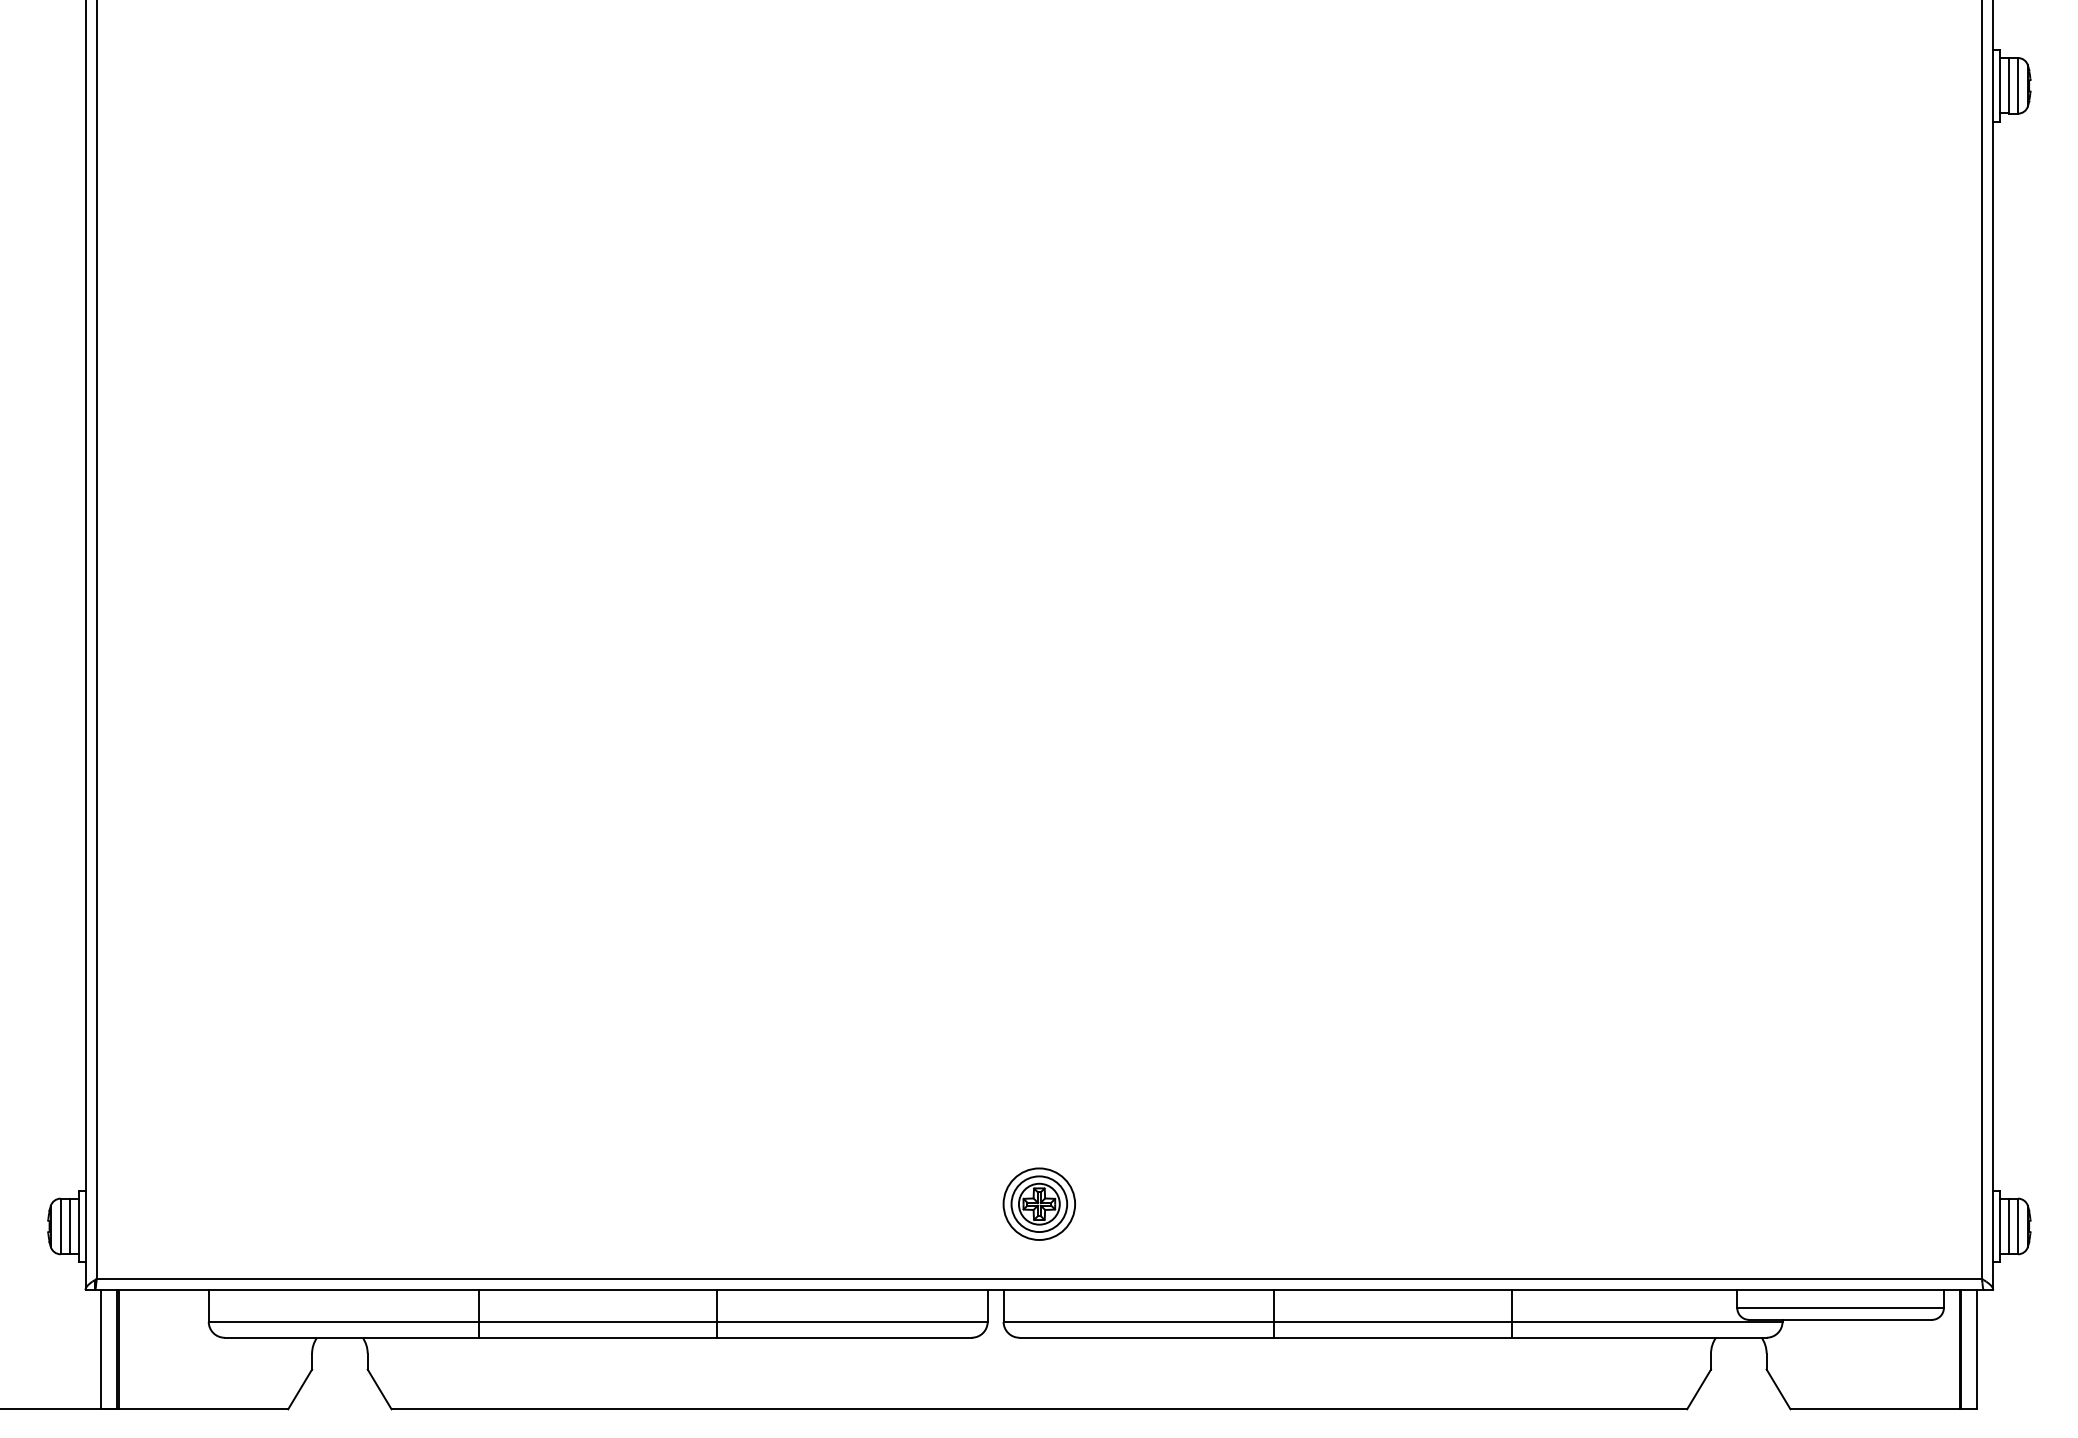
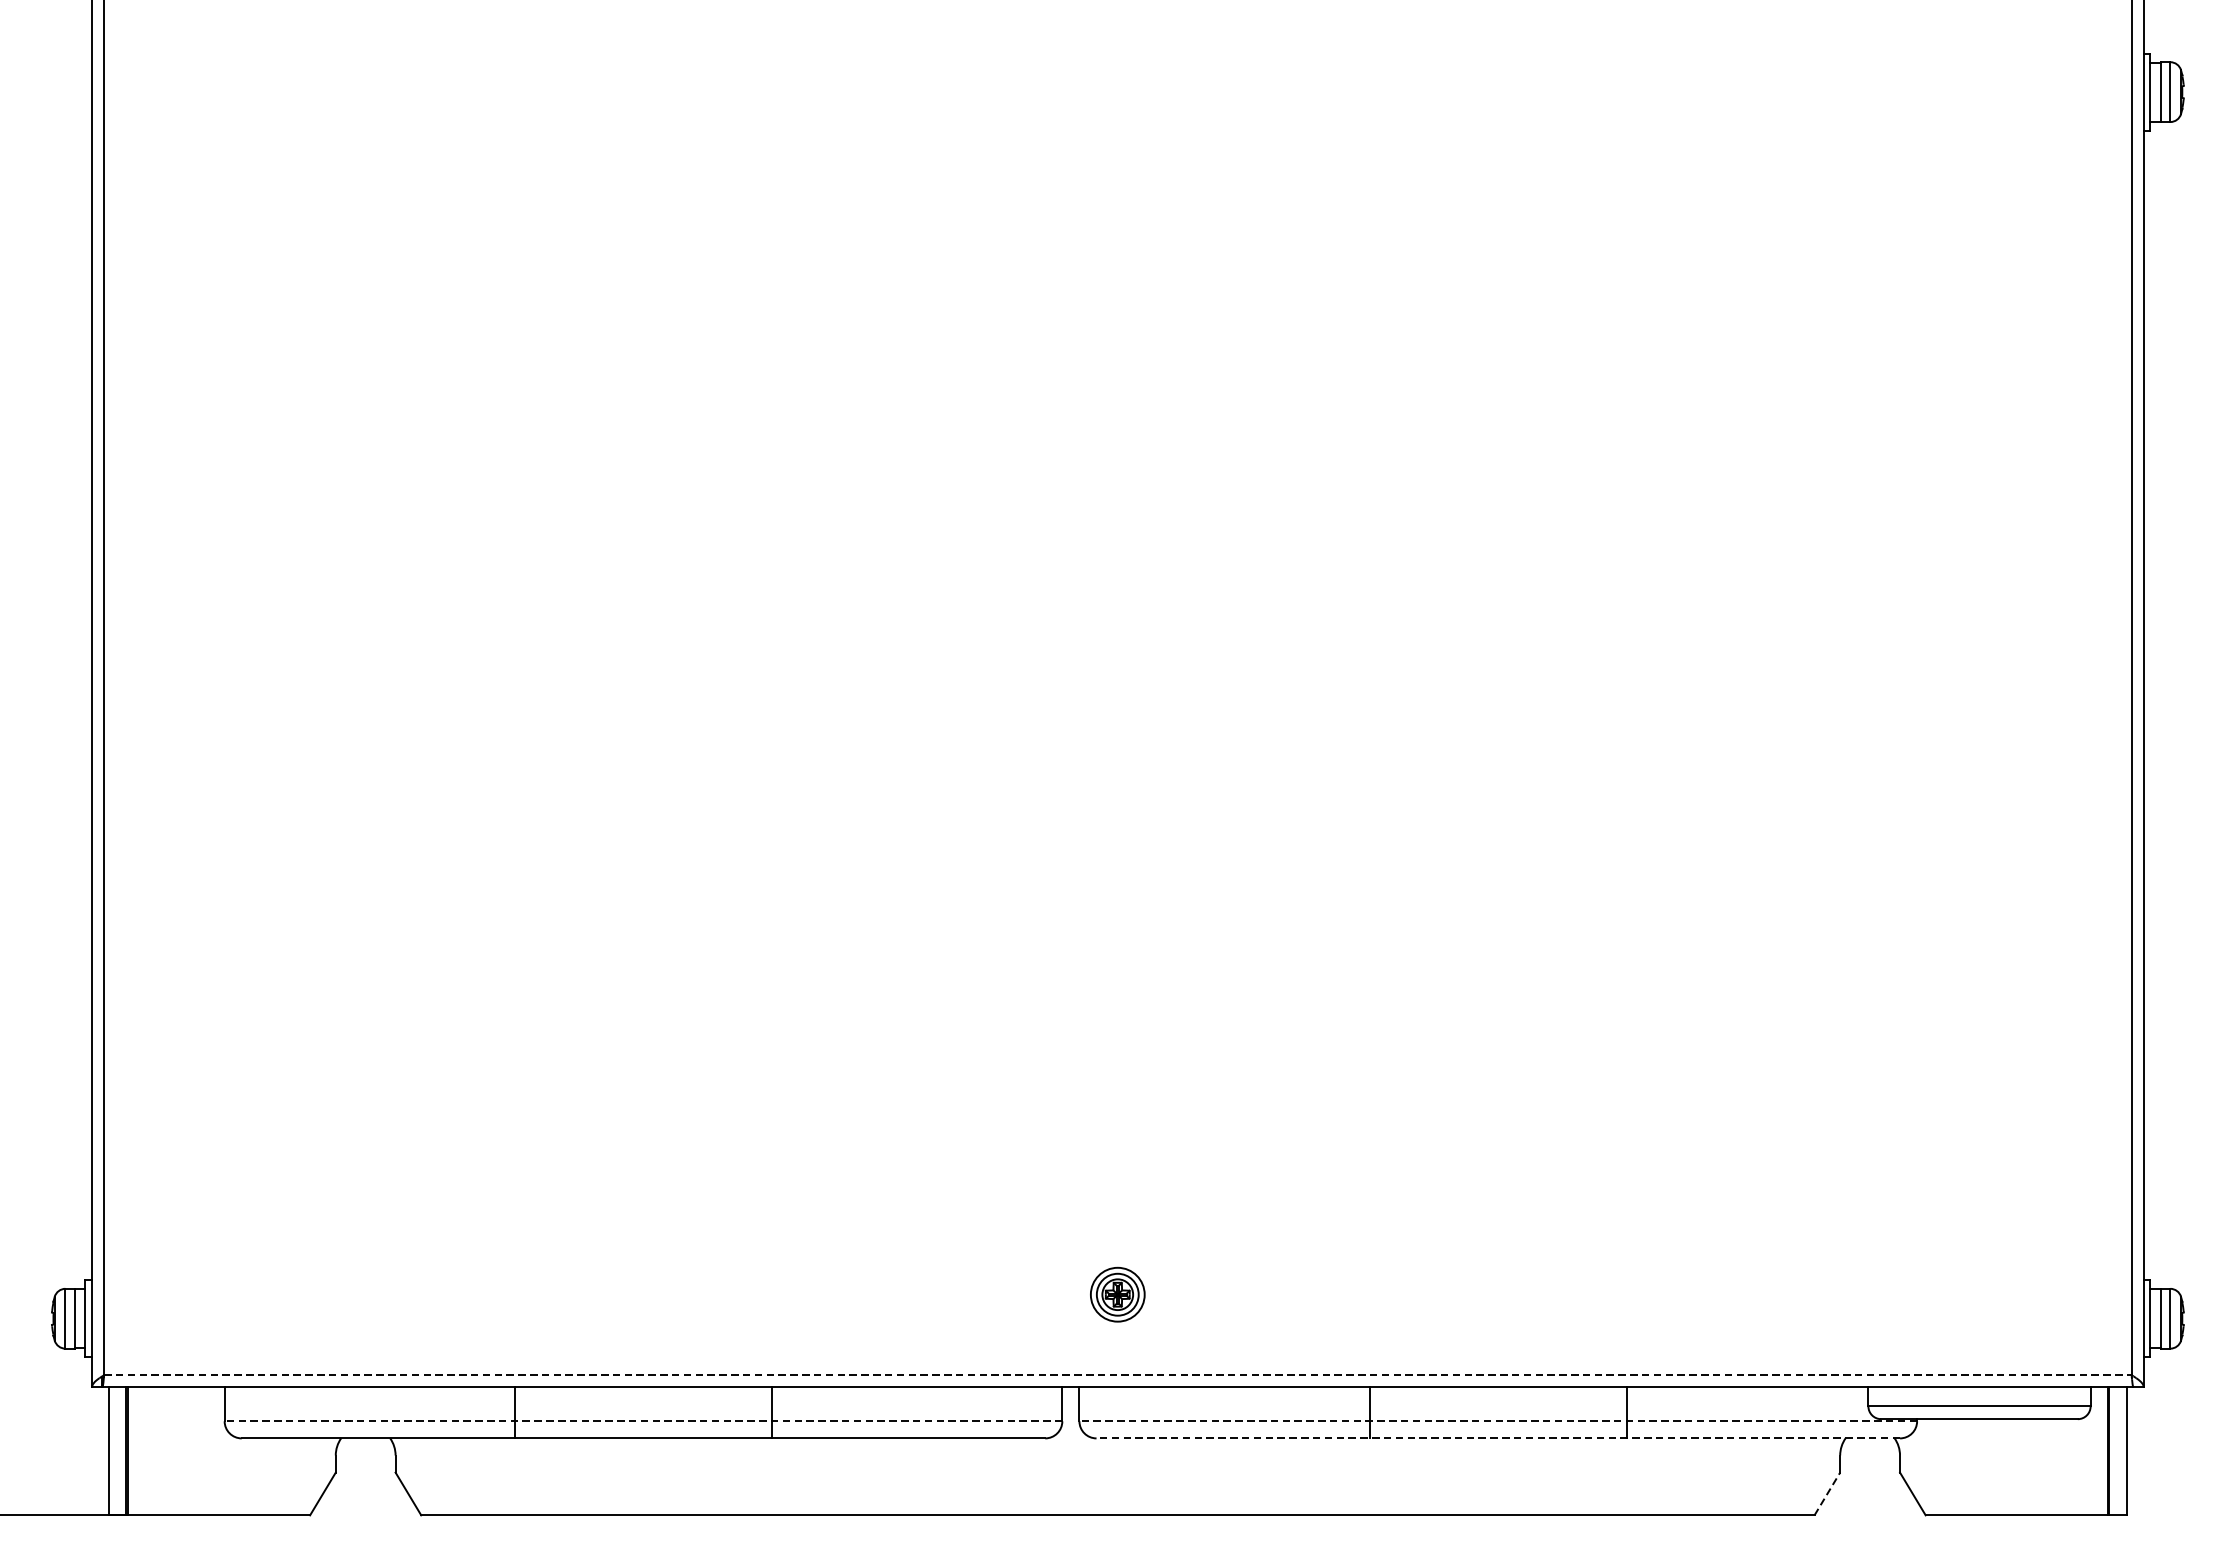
part: (1038, 1203) -> (1116, 1294), size x0.7
line: (1039, 1278) -> (1118, 1374), solid -> dashed
line: (597, 1321) -> (642, 1420), solid -> dashed
line: (1392, 1321) -> (1497, 1420), solid -> dashed
line: (1393, 1337) -> (1498, 1438), solid -> dashed
line: (1699, 1389) -> (1827, 1494), solid -> dashed

